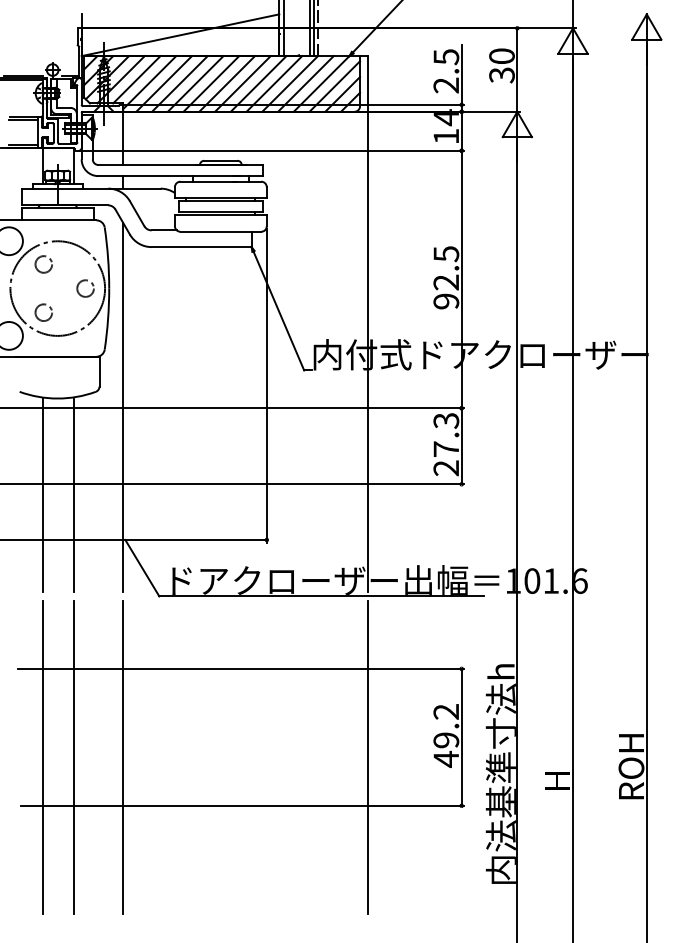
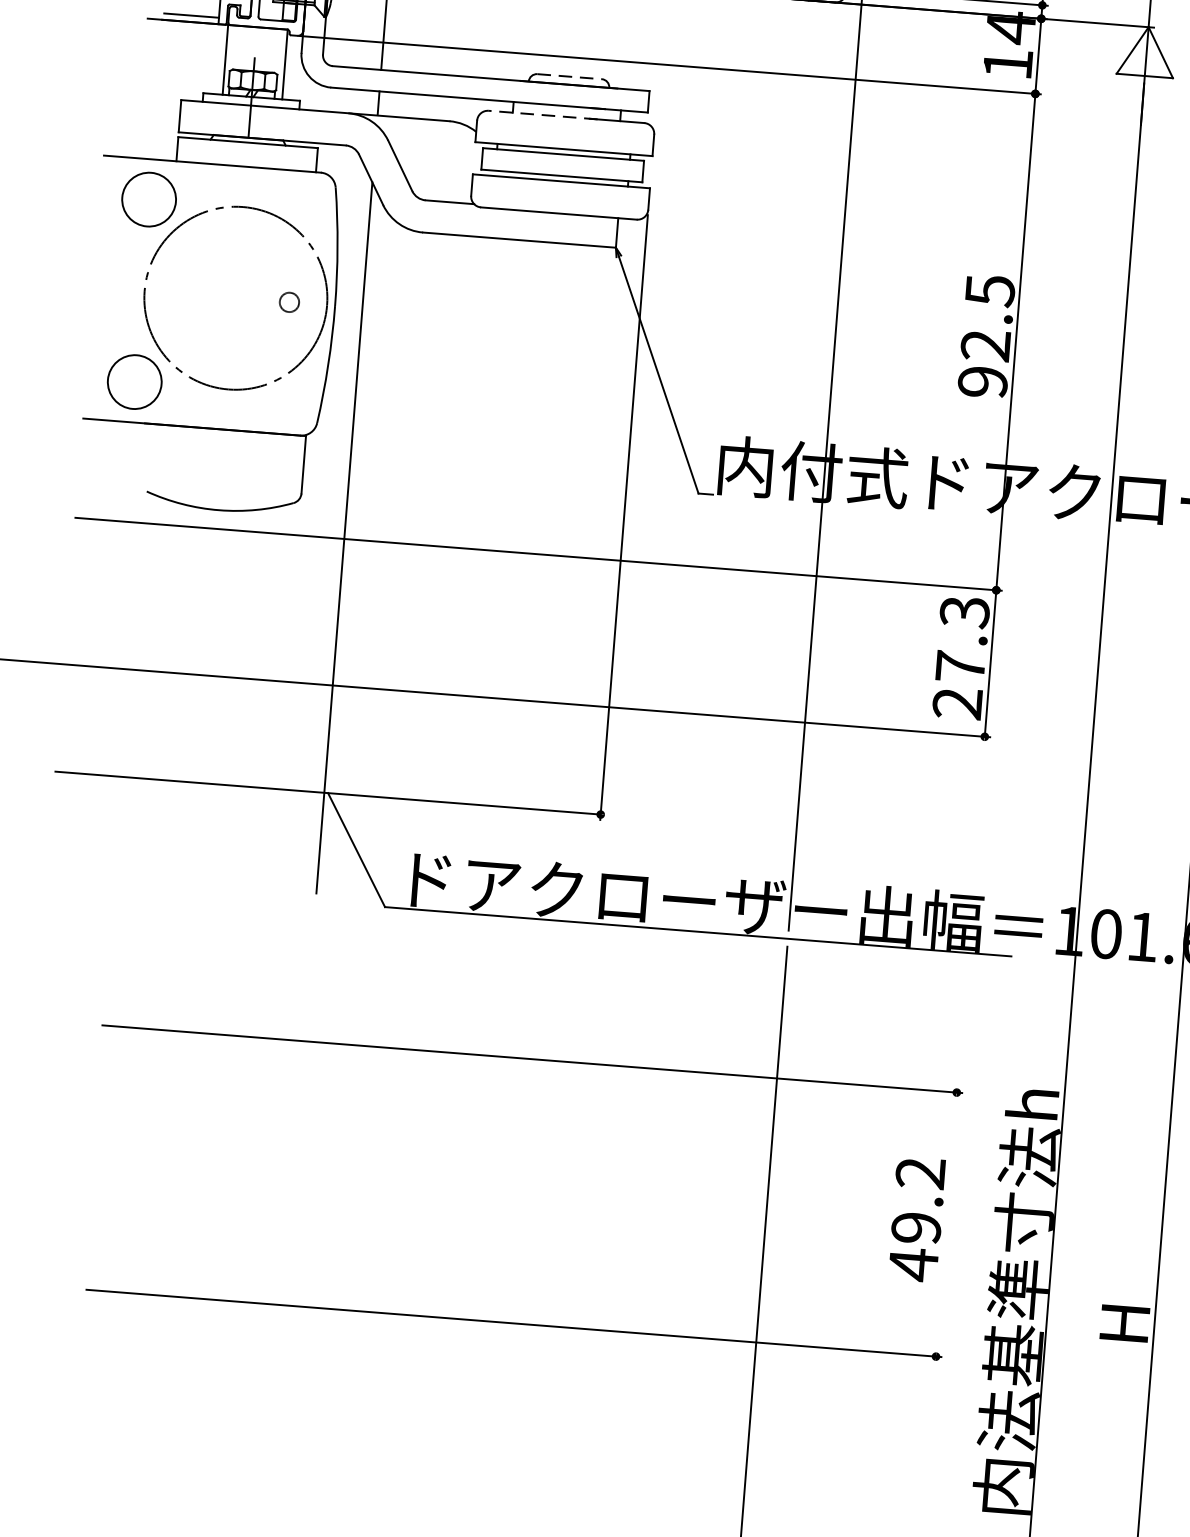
line: (220, 160) -> (569, 76), solid -> dashed
line: (208, 181) -> (542, 114), solid -> dashed
circle: (43, 264) -> (212, 249), removed
circle: (85, 288) -> (289, 302), size x0.6
circle: (43, 312) -> (204, 342), removed
line: (42, 494) -> (175, 692), removed
line: (73, 495) -> (234, 699), removed
line: (461, 736) -> (946, 1222), removed
line: (42, 756) -> (135, 1197), removed
line: (73, 756) -> (195, 1202), removed
line: (123, 756) -> (291, 1210), removed

